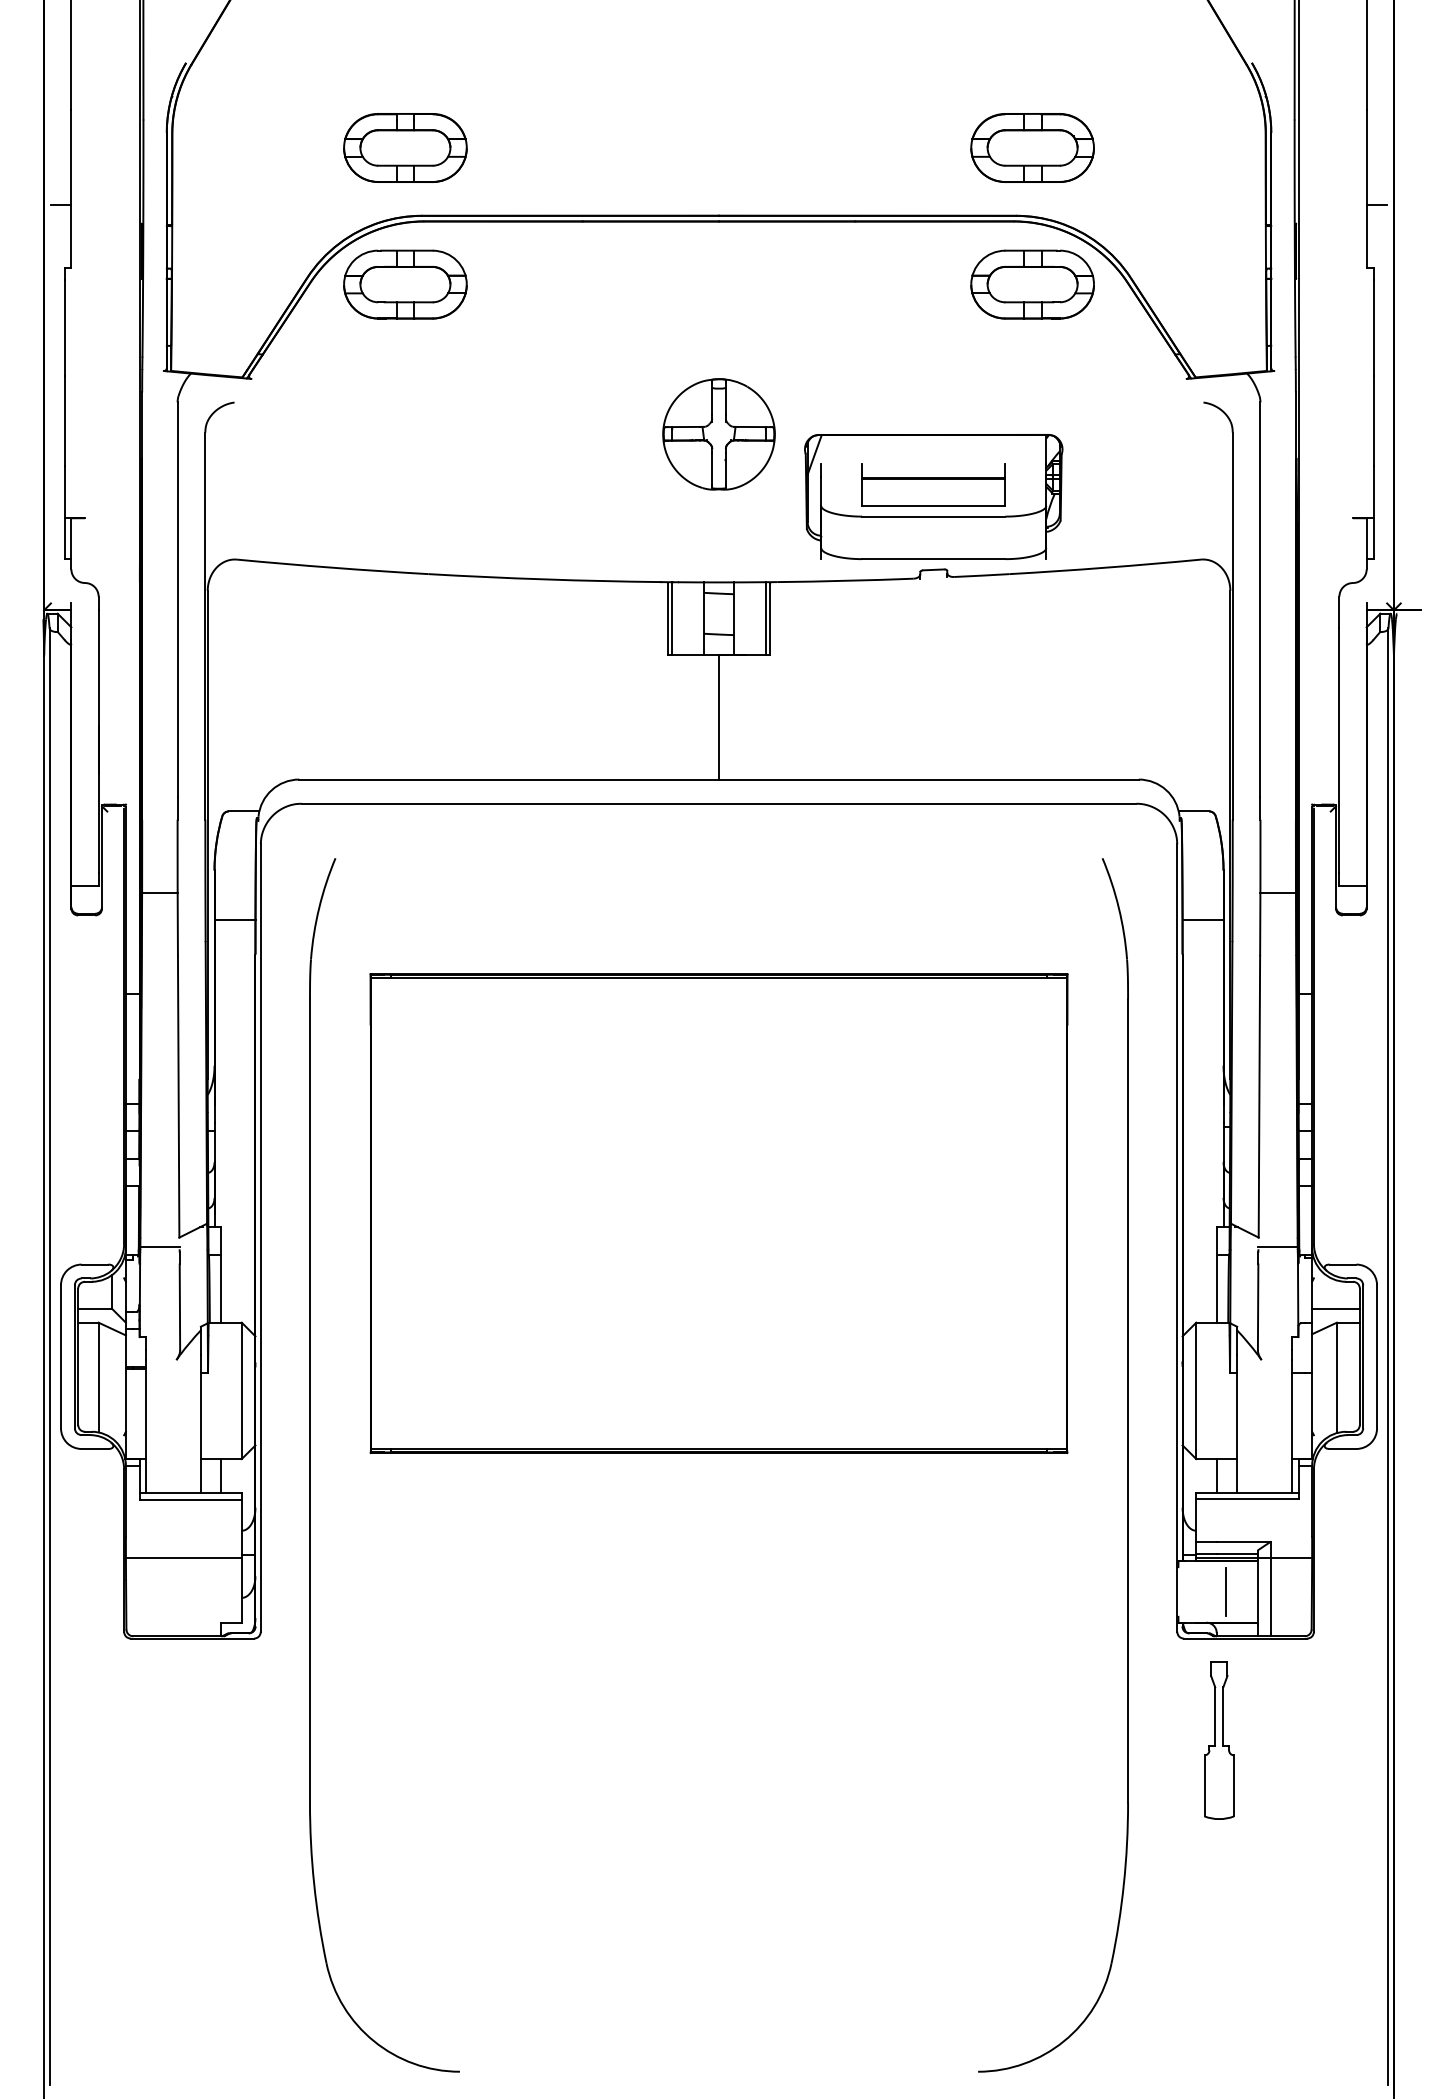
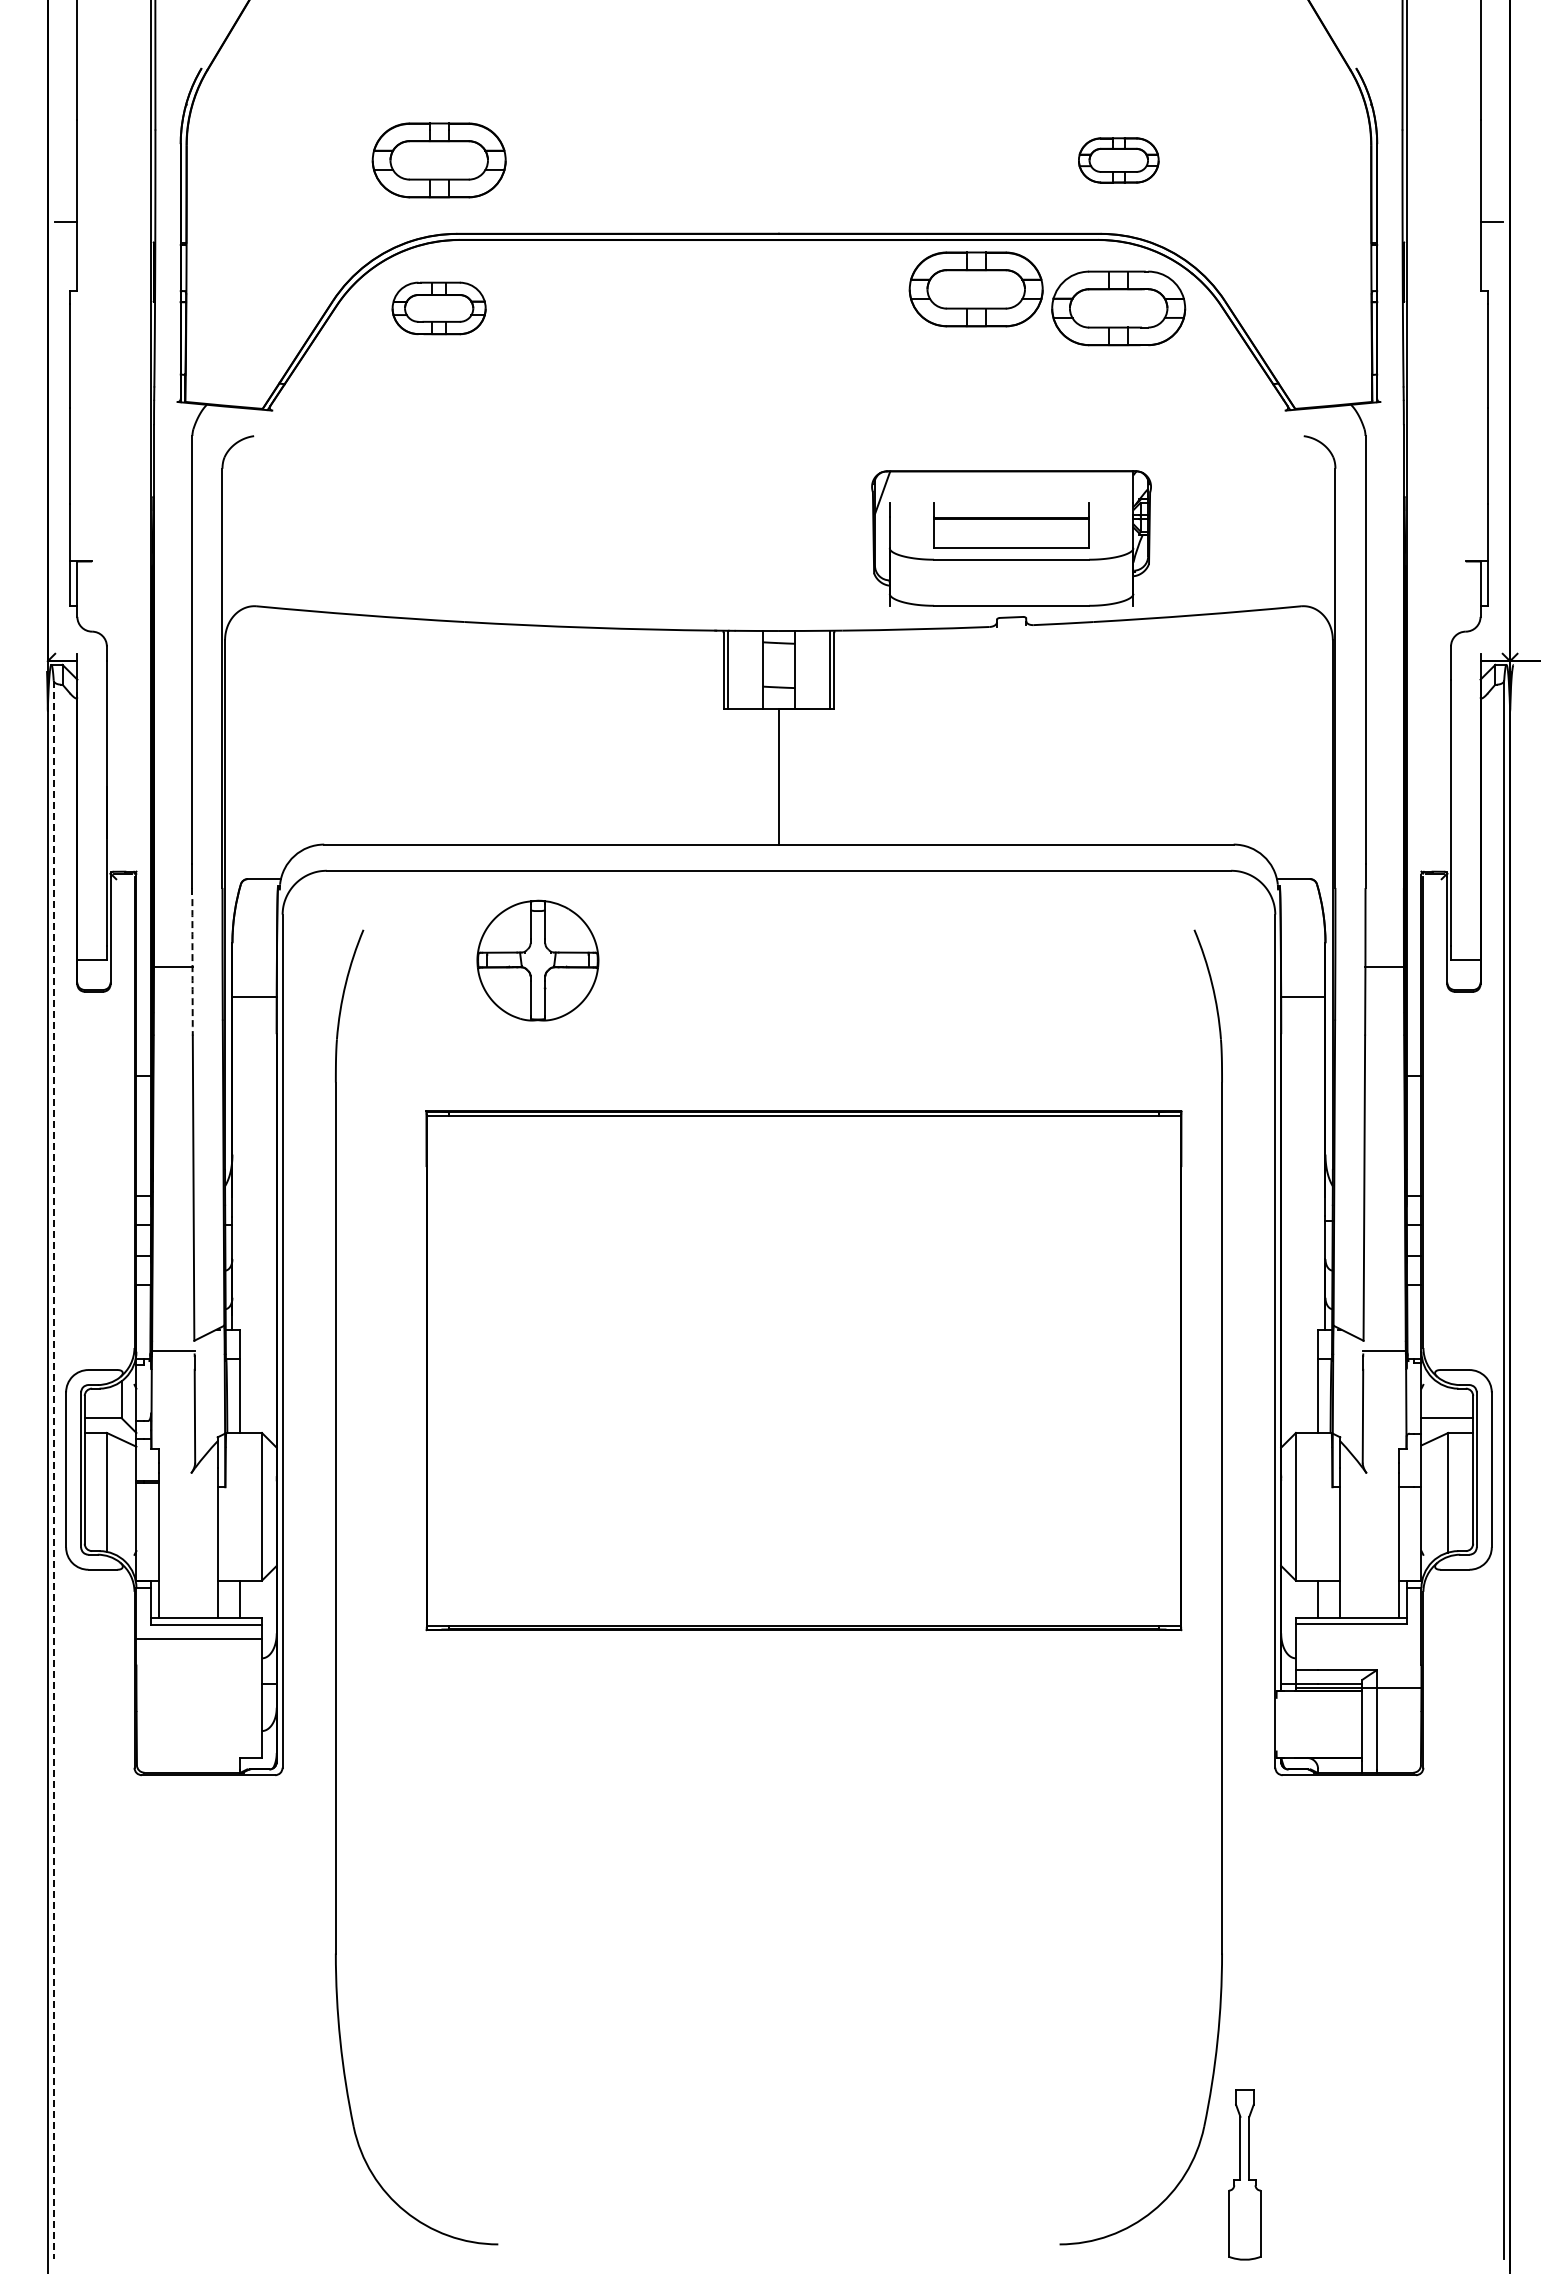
part: (1032, 148) -> (1118, 160), size x0.6
part: (900, 267) -> (975, 289), added
part: (404, 284) -> (438, 308), size x0.7
part: (718, 434) -> (537, 960), moved
arc: (177, 887) -> (192, 961), solid -> dashed
part: (718, 1213) -> (803, 1370), moved
line: (50, 1357) -> (54, 1470), solid -> dashed
line: (183, 1557) -> (198, 1638), moved
line: (1226, 1591) -> (1328, 1724), removed
part: (1218, 1740) -> (1244, 2174), moved

